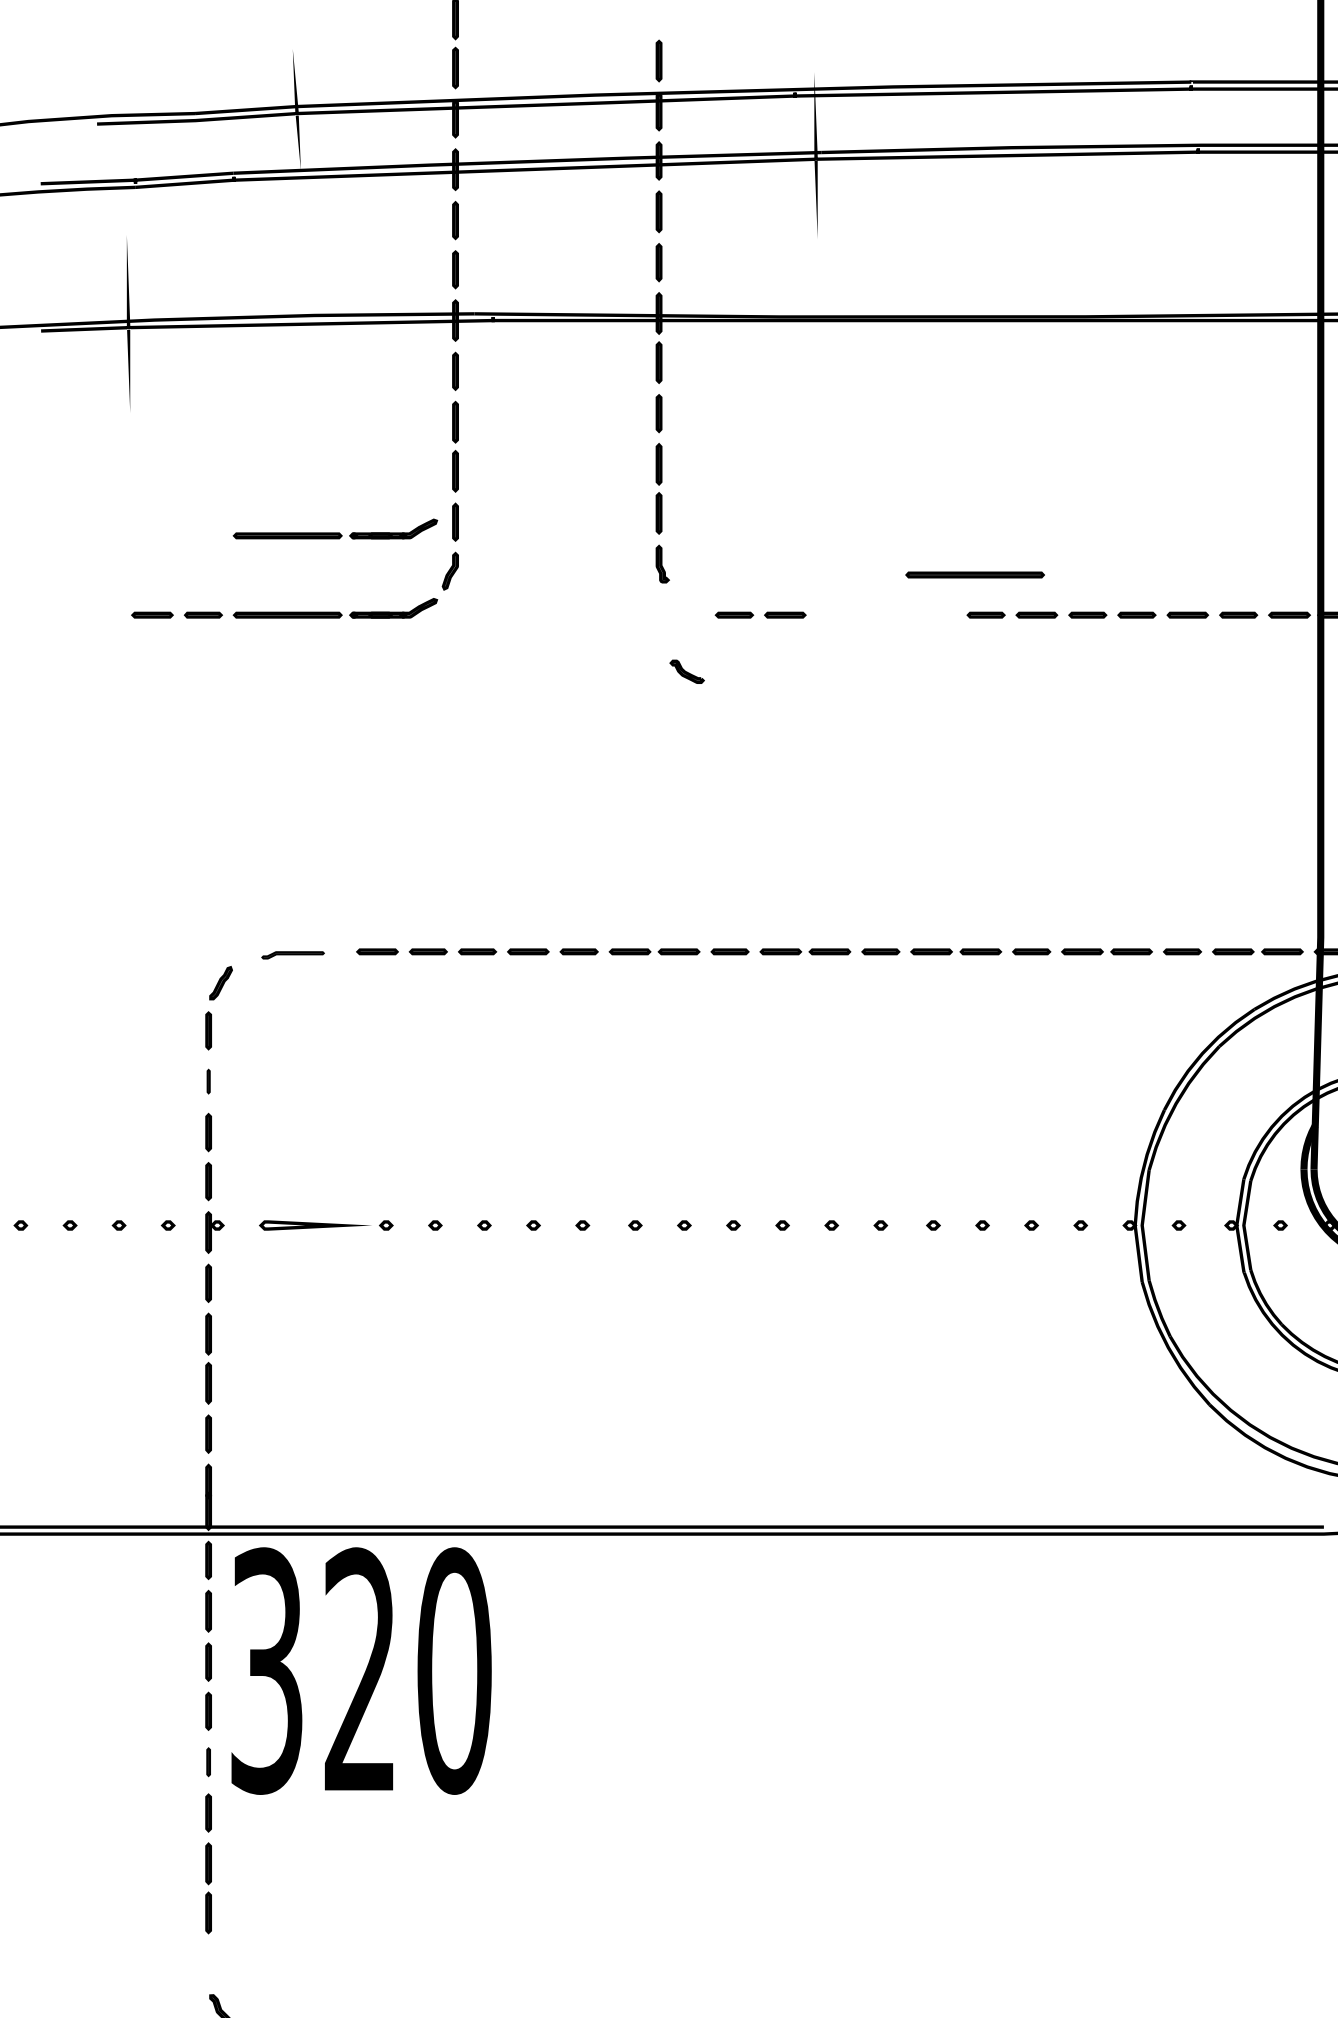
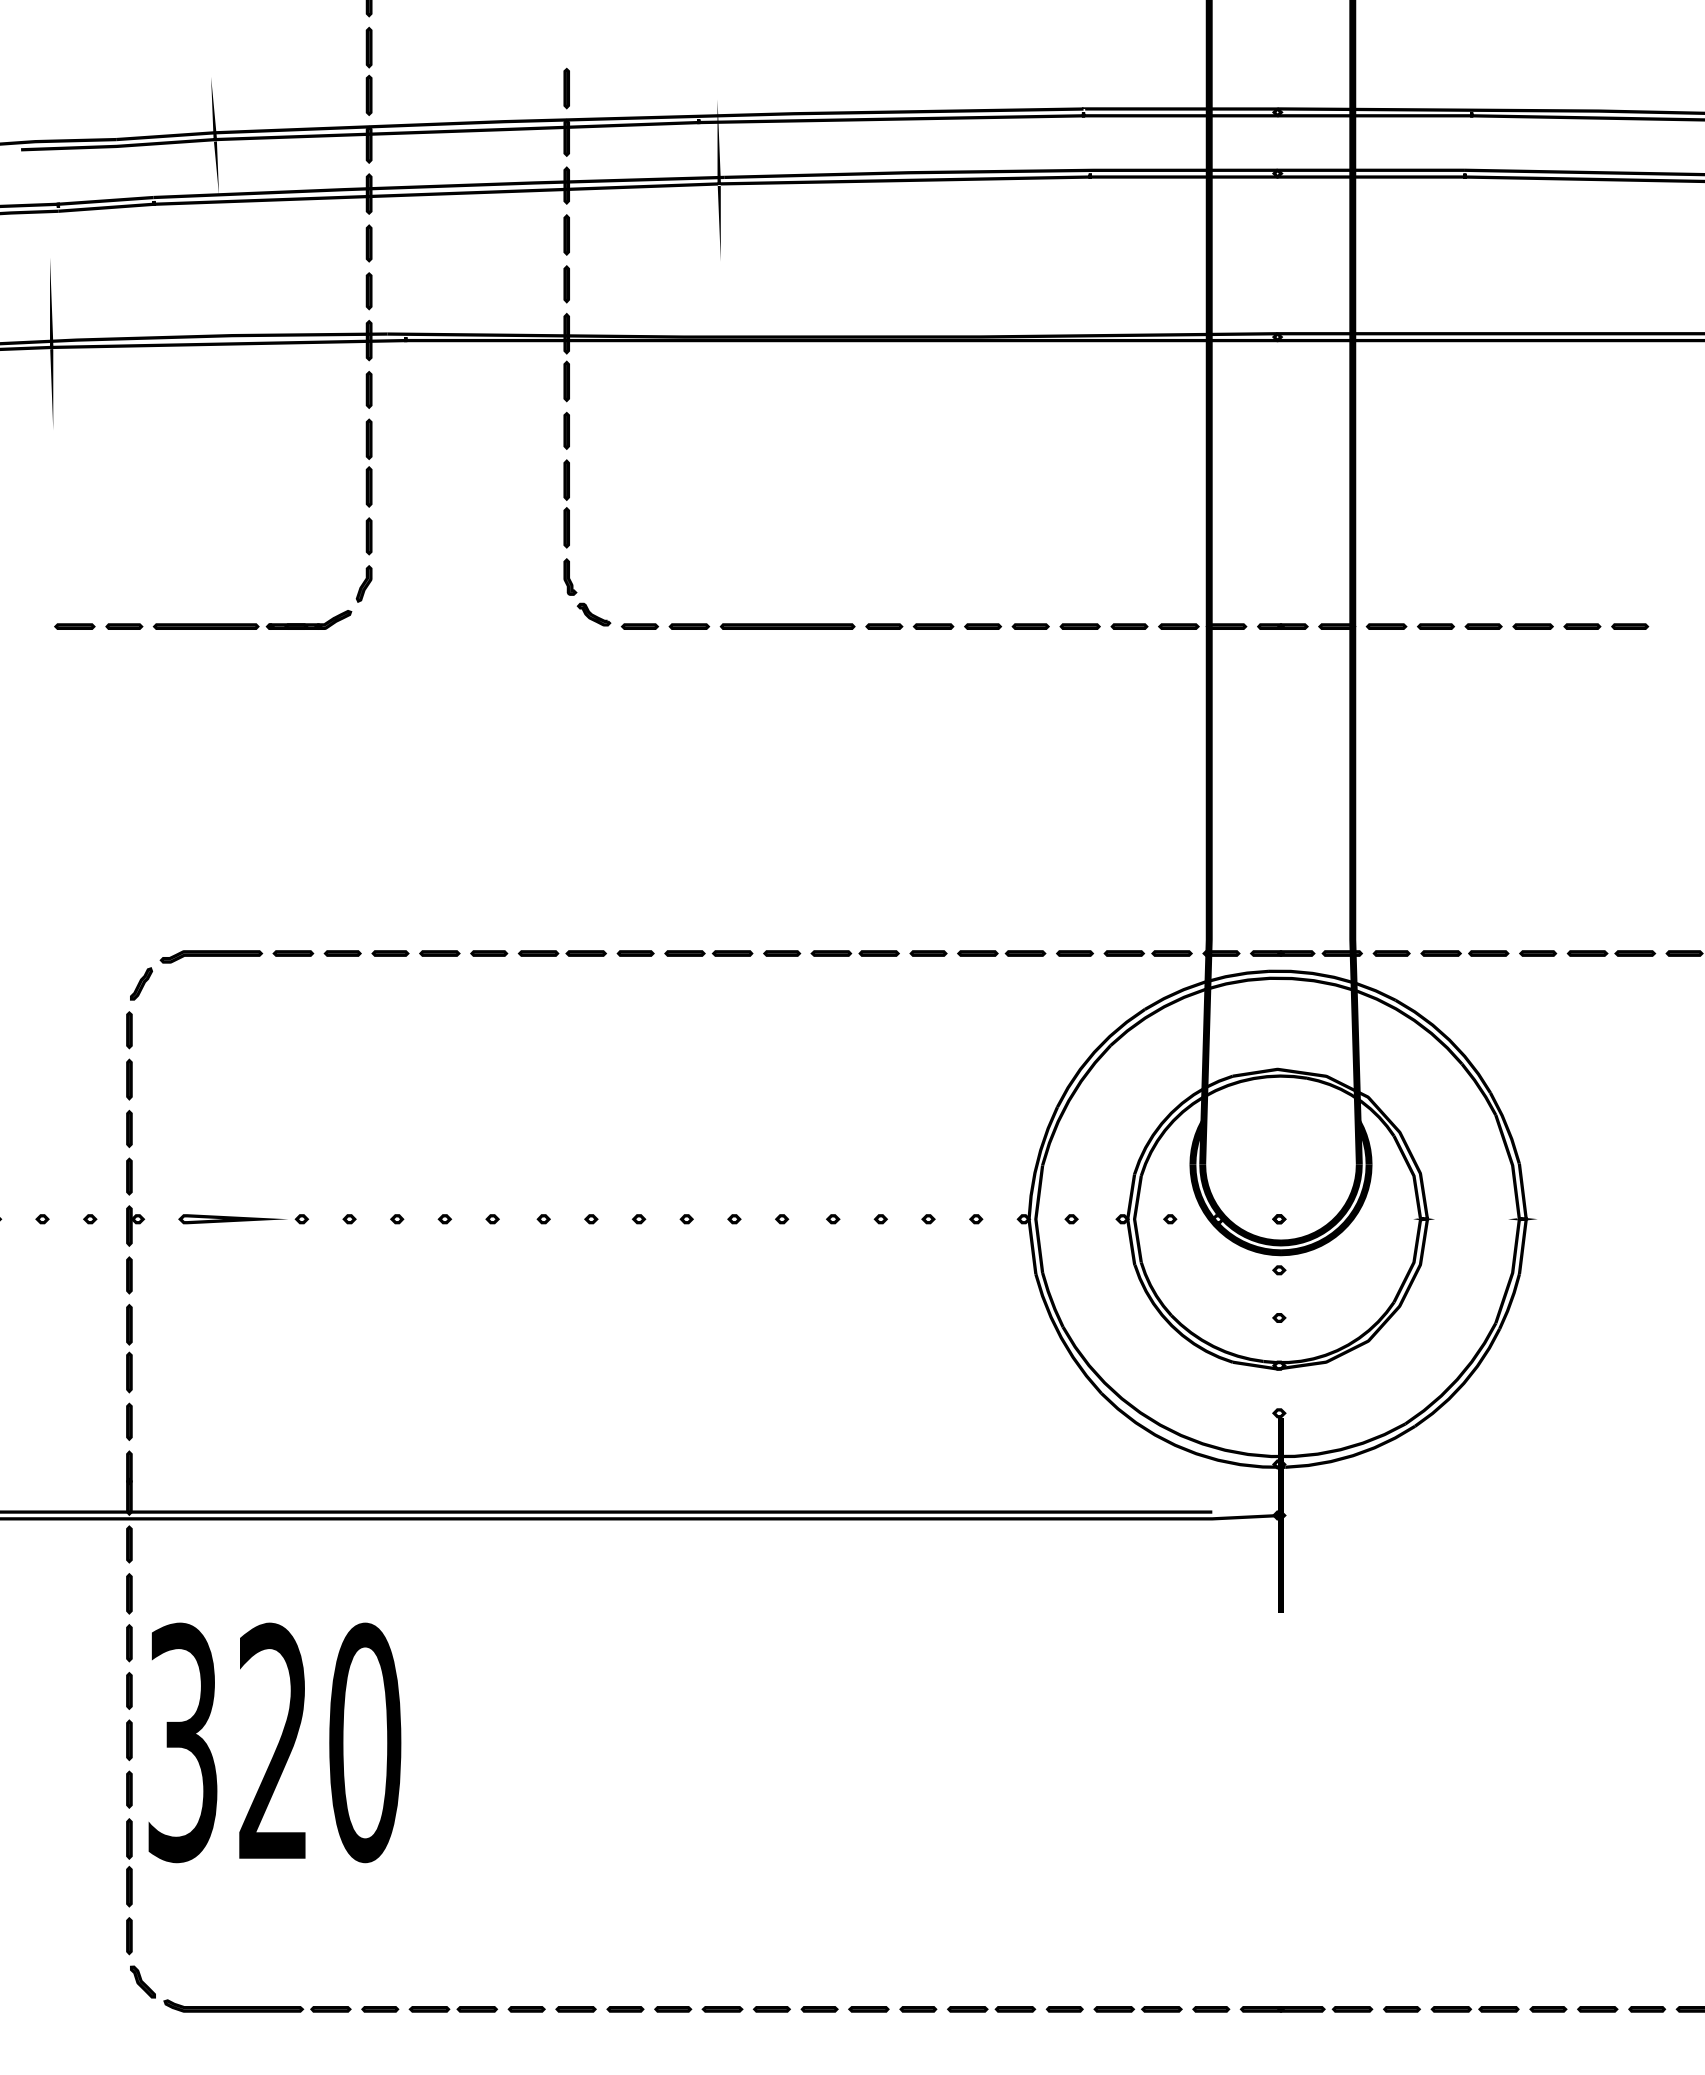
part: (335, 528) -> (252, 542), removed
part: (974, 574) -> (787, 626), moved
curve: (686, 671) -> (593, 614), moved
part: (293, 954) -> (211, 956), size x1.67
part: (208, 1081) -> (129, 1079), size x1.67
text: (361, 1670) -> (274, 1742), moved
part: (208, 1762) -> (129, 1740), size x1.43
part: (208, 1964) -> (129, 1936), added

